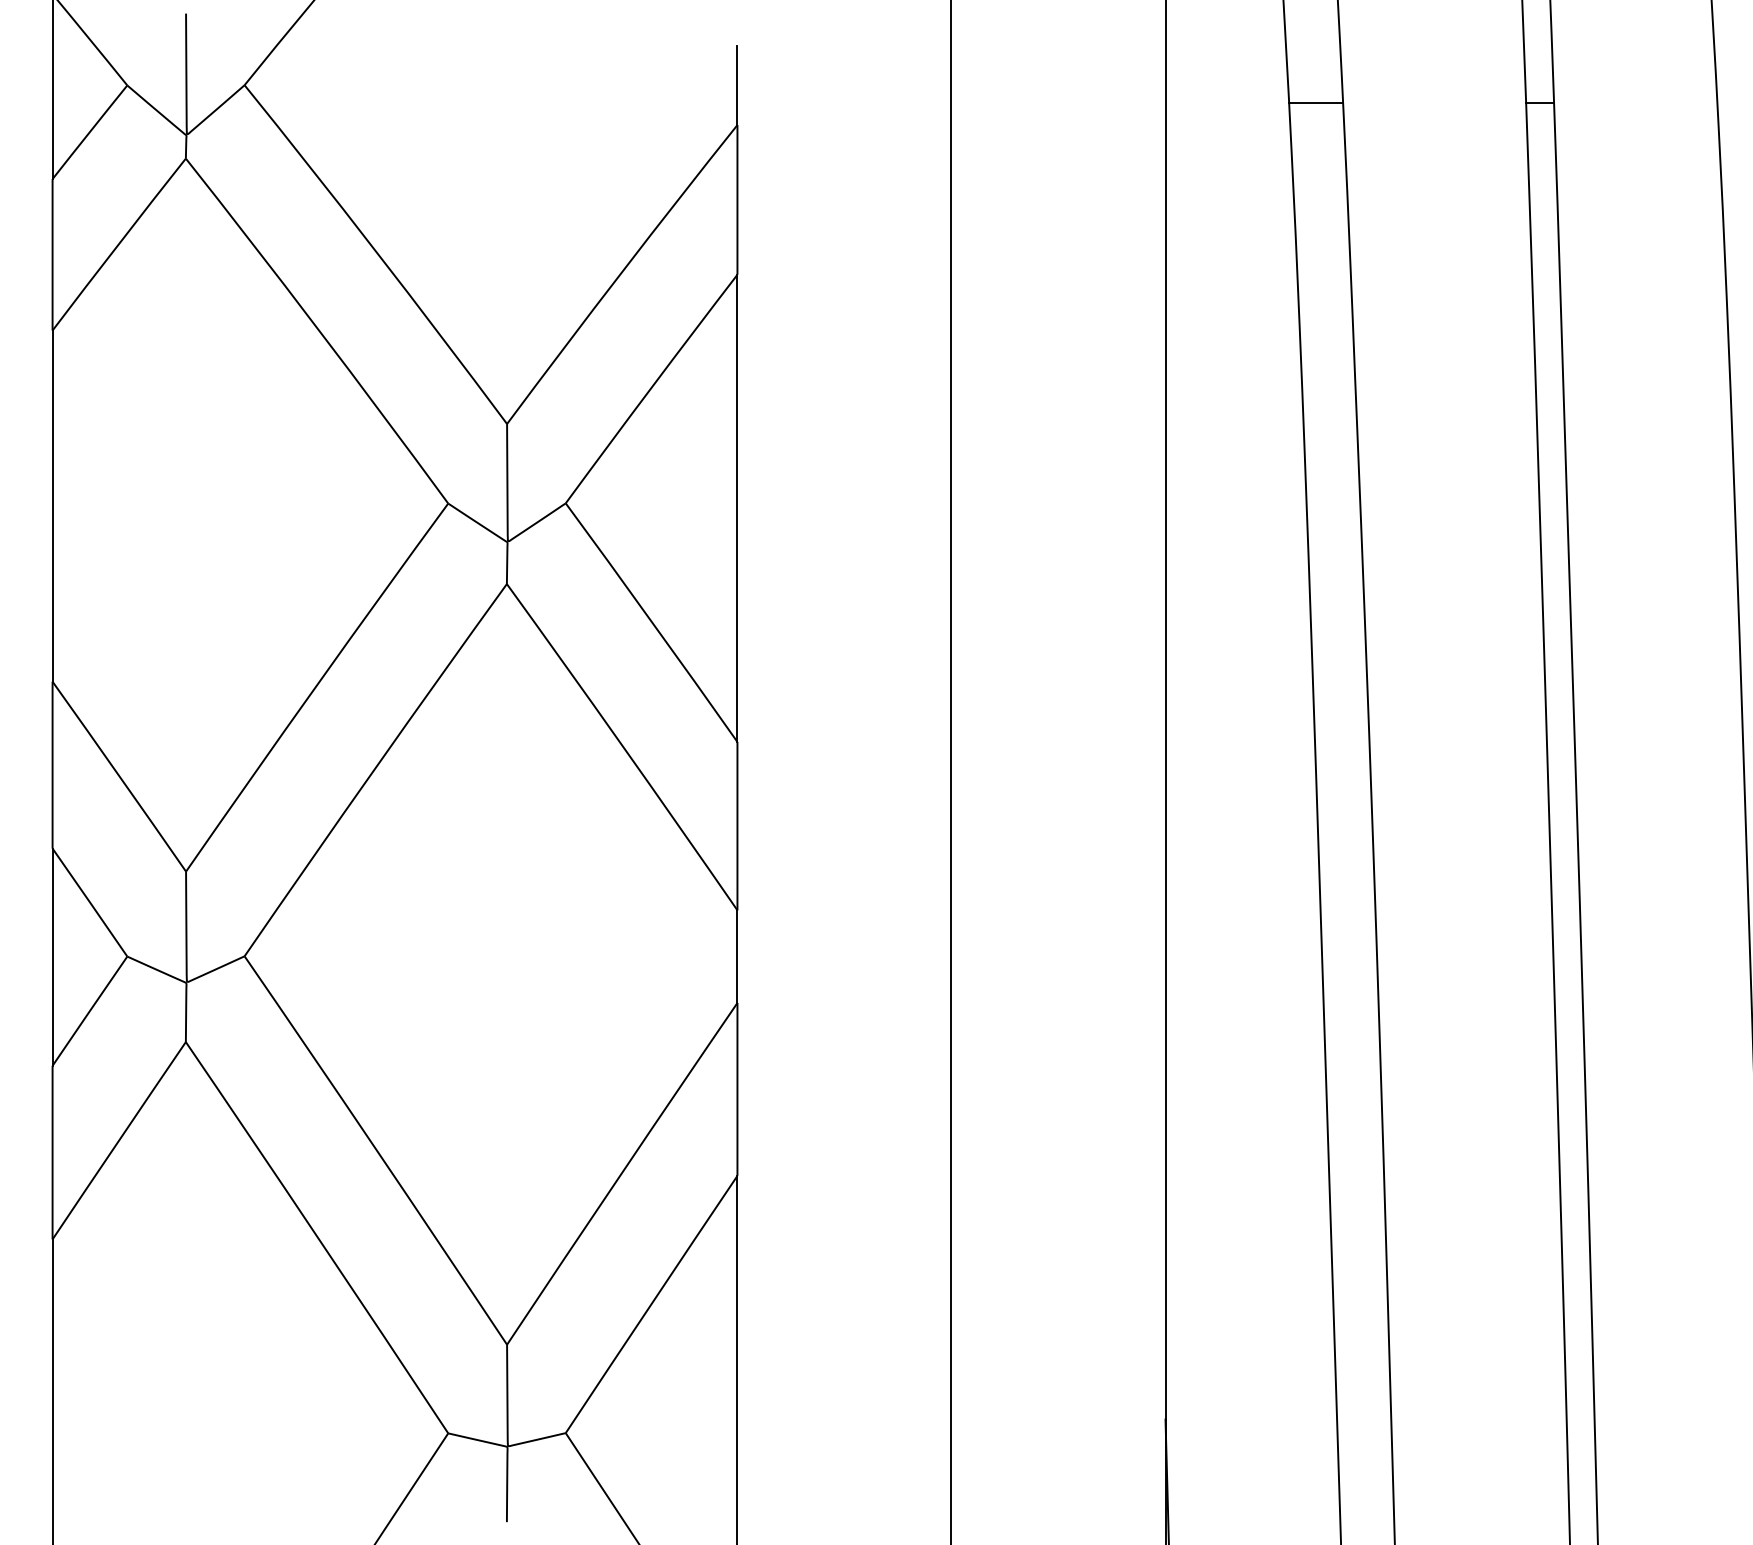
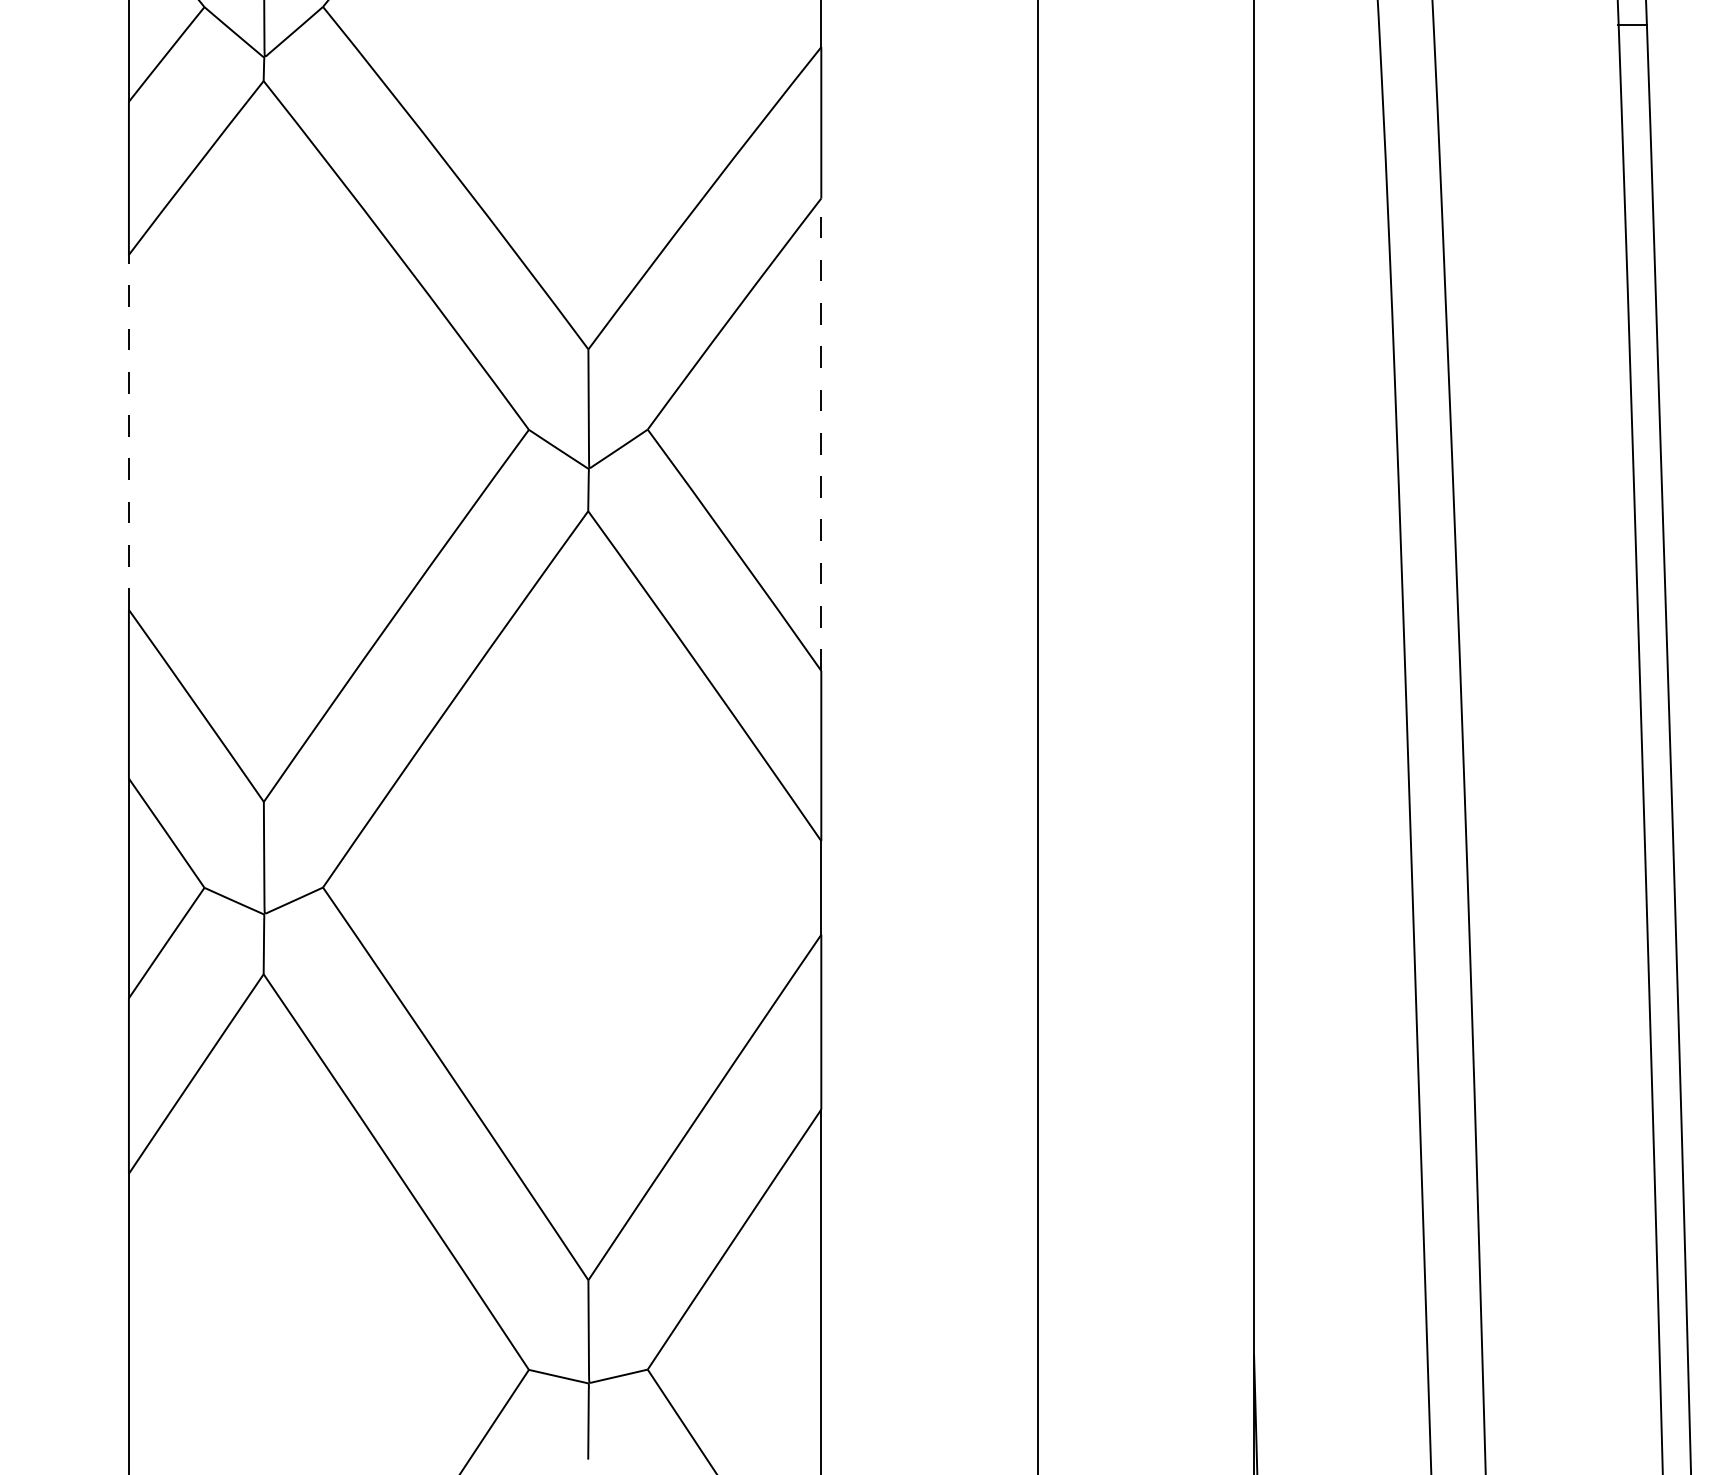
line: (1315, 102) -> (1405, 24), removed
line: (52, 506) -> (128, 432), solid -> dashed
line: (737, 508) -> (821, 434), solid -> dashed

